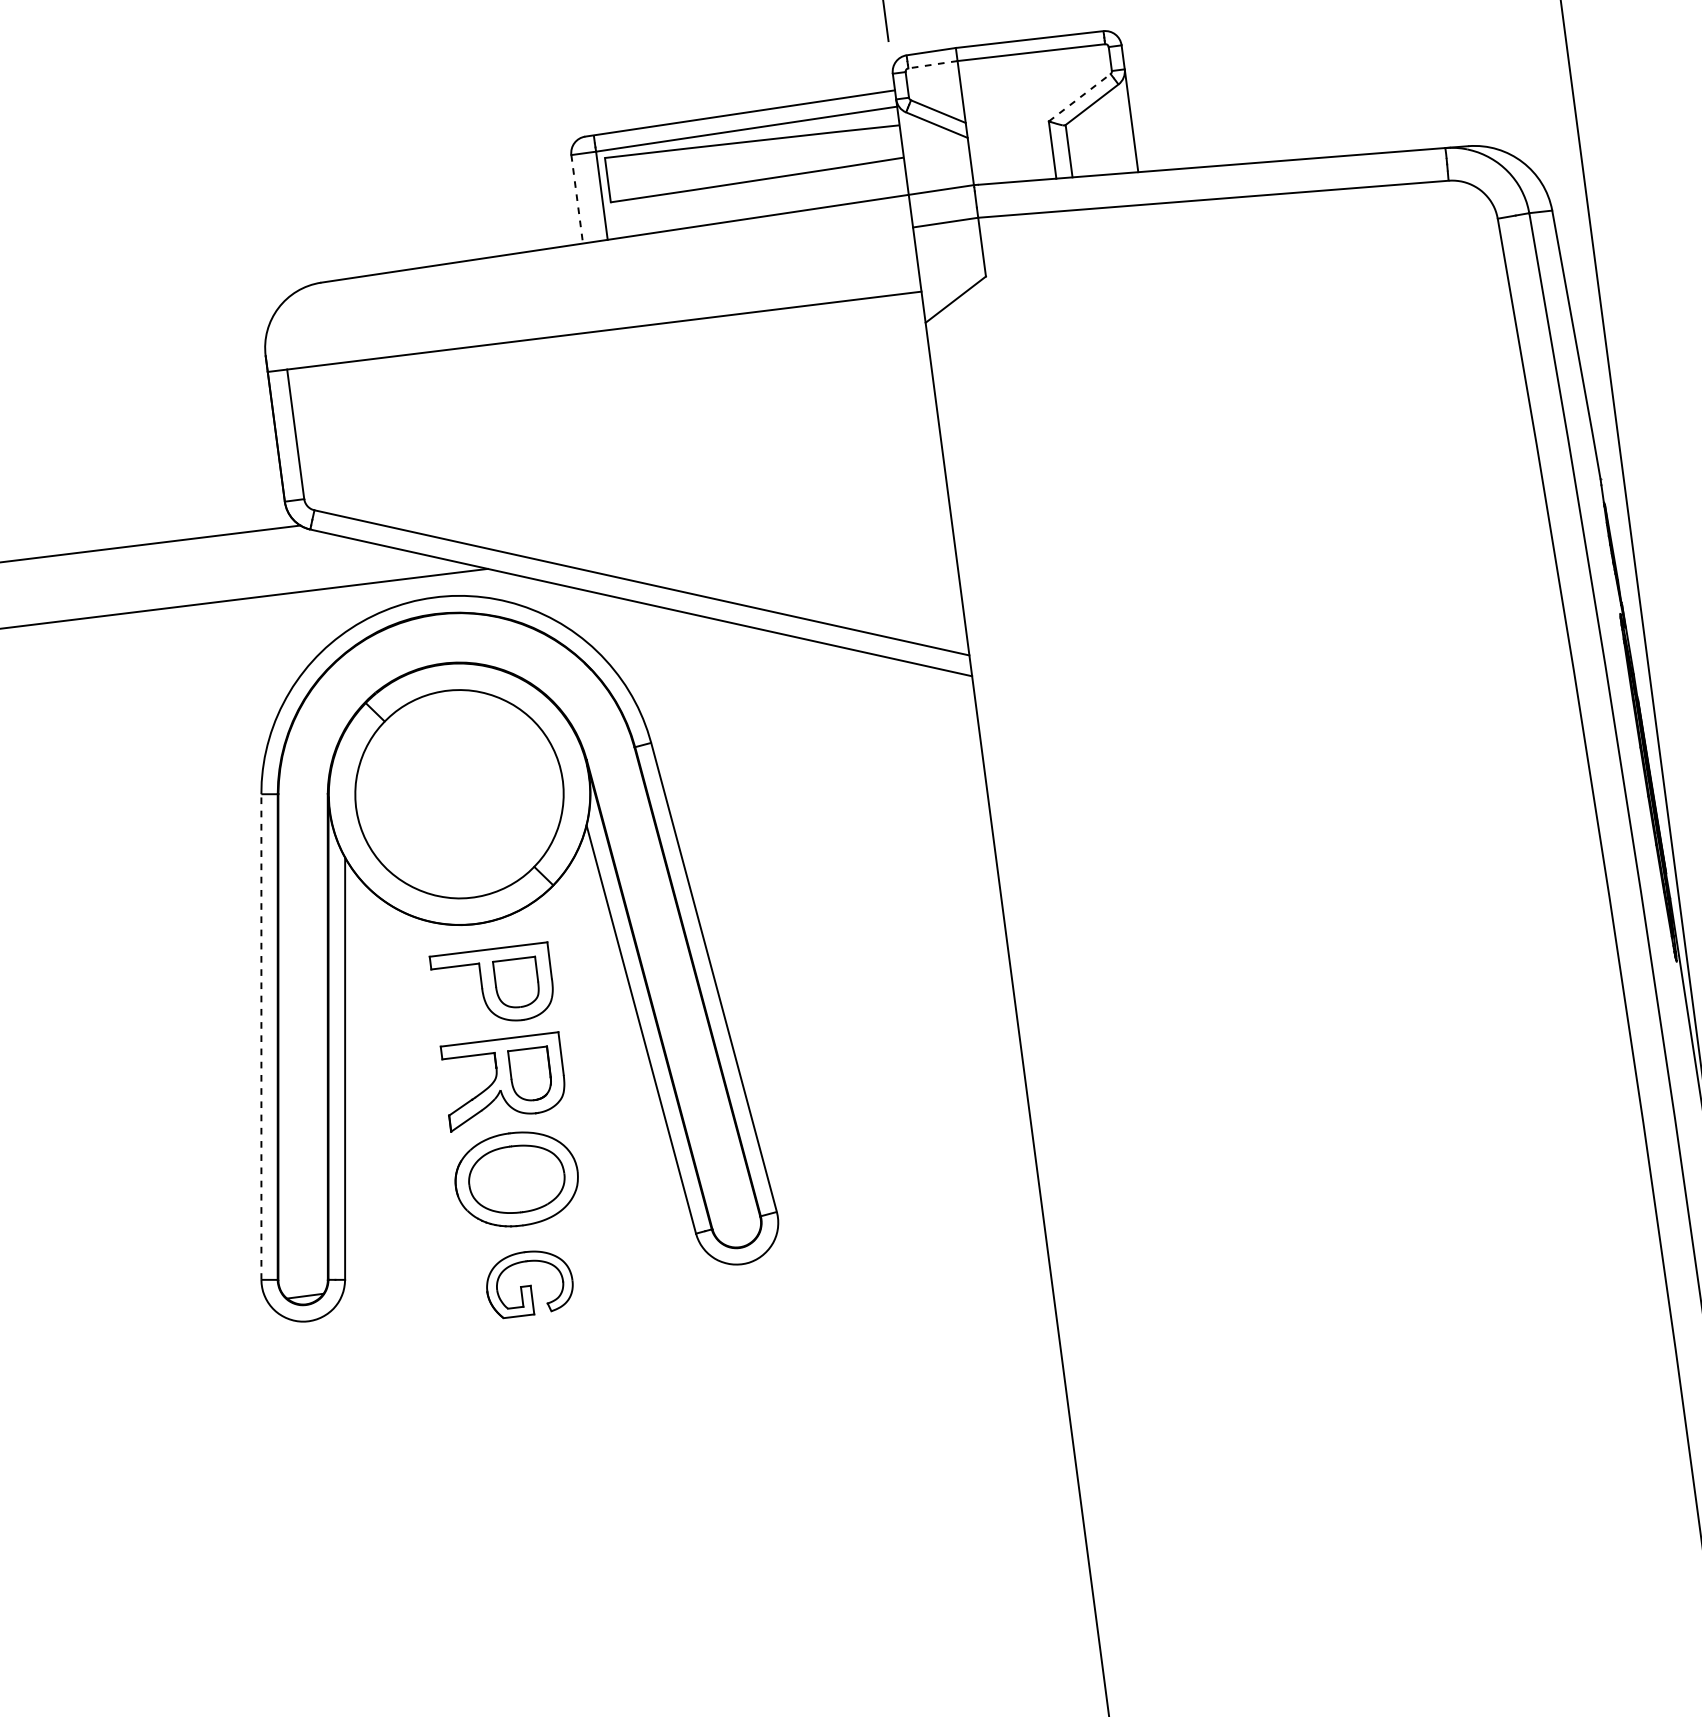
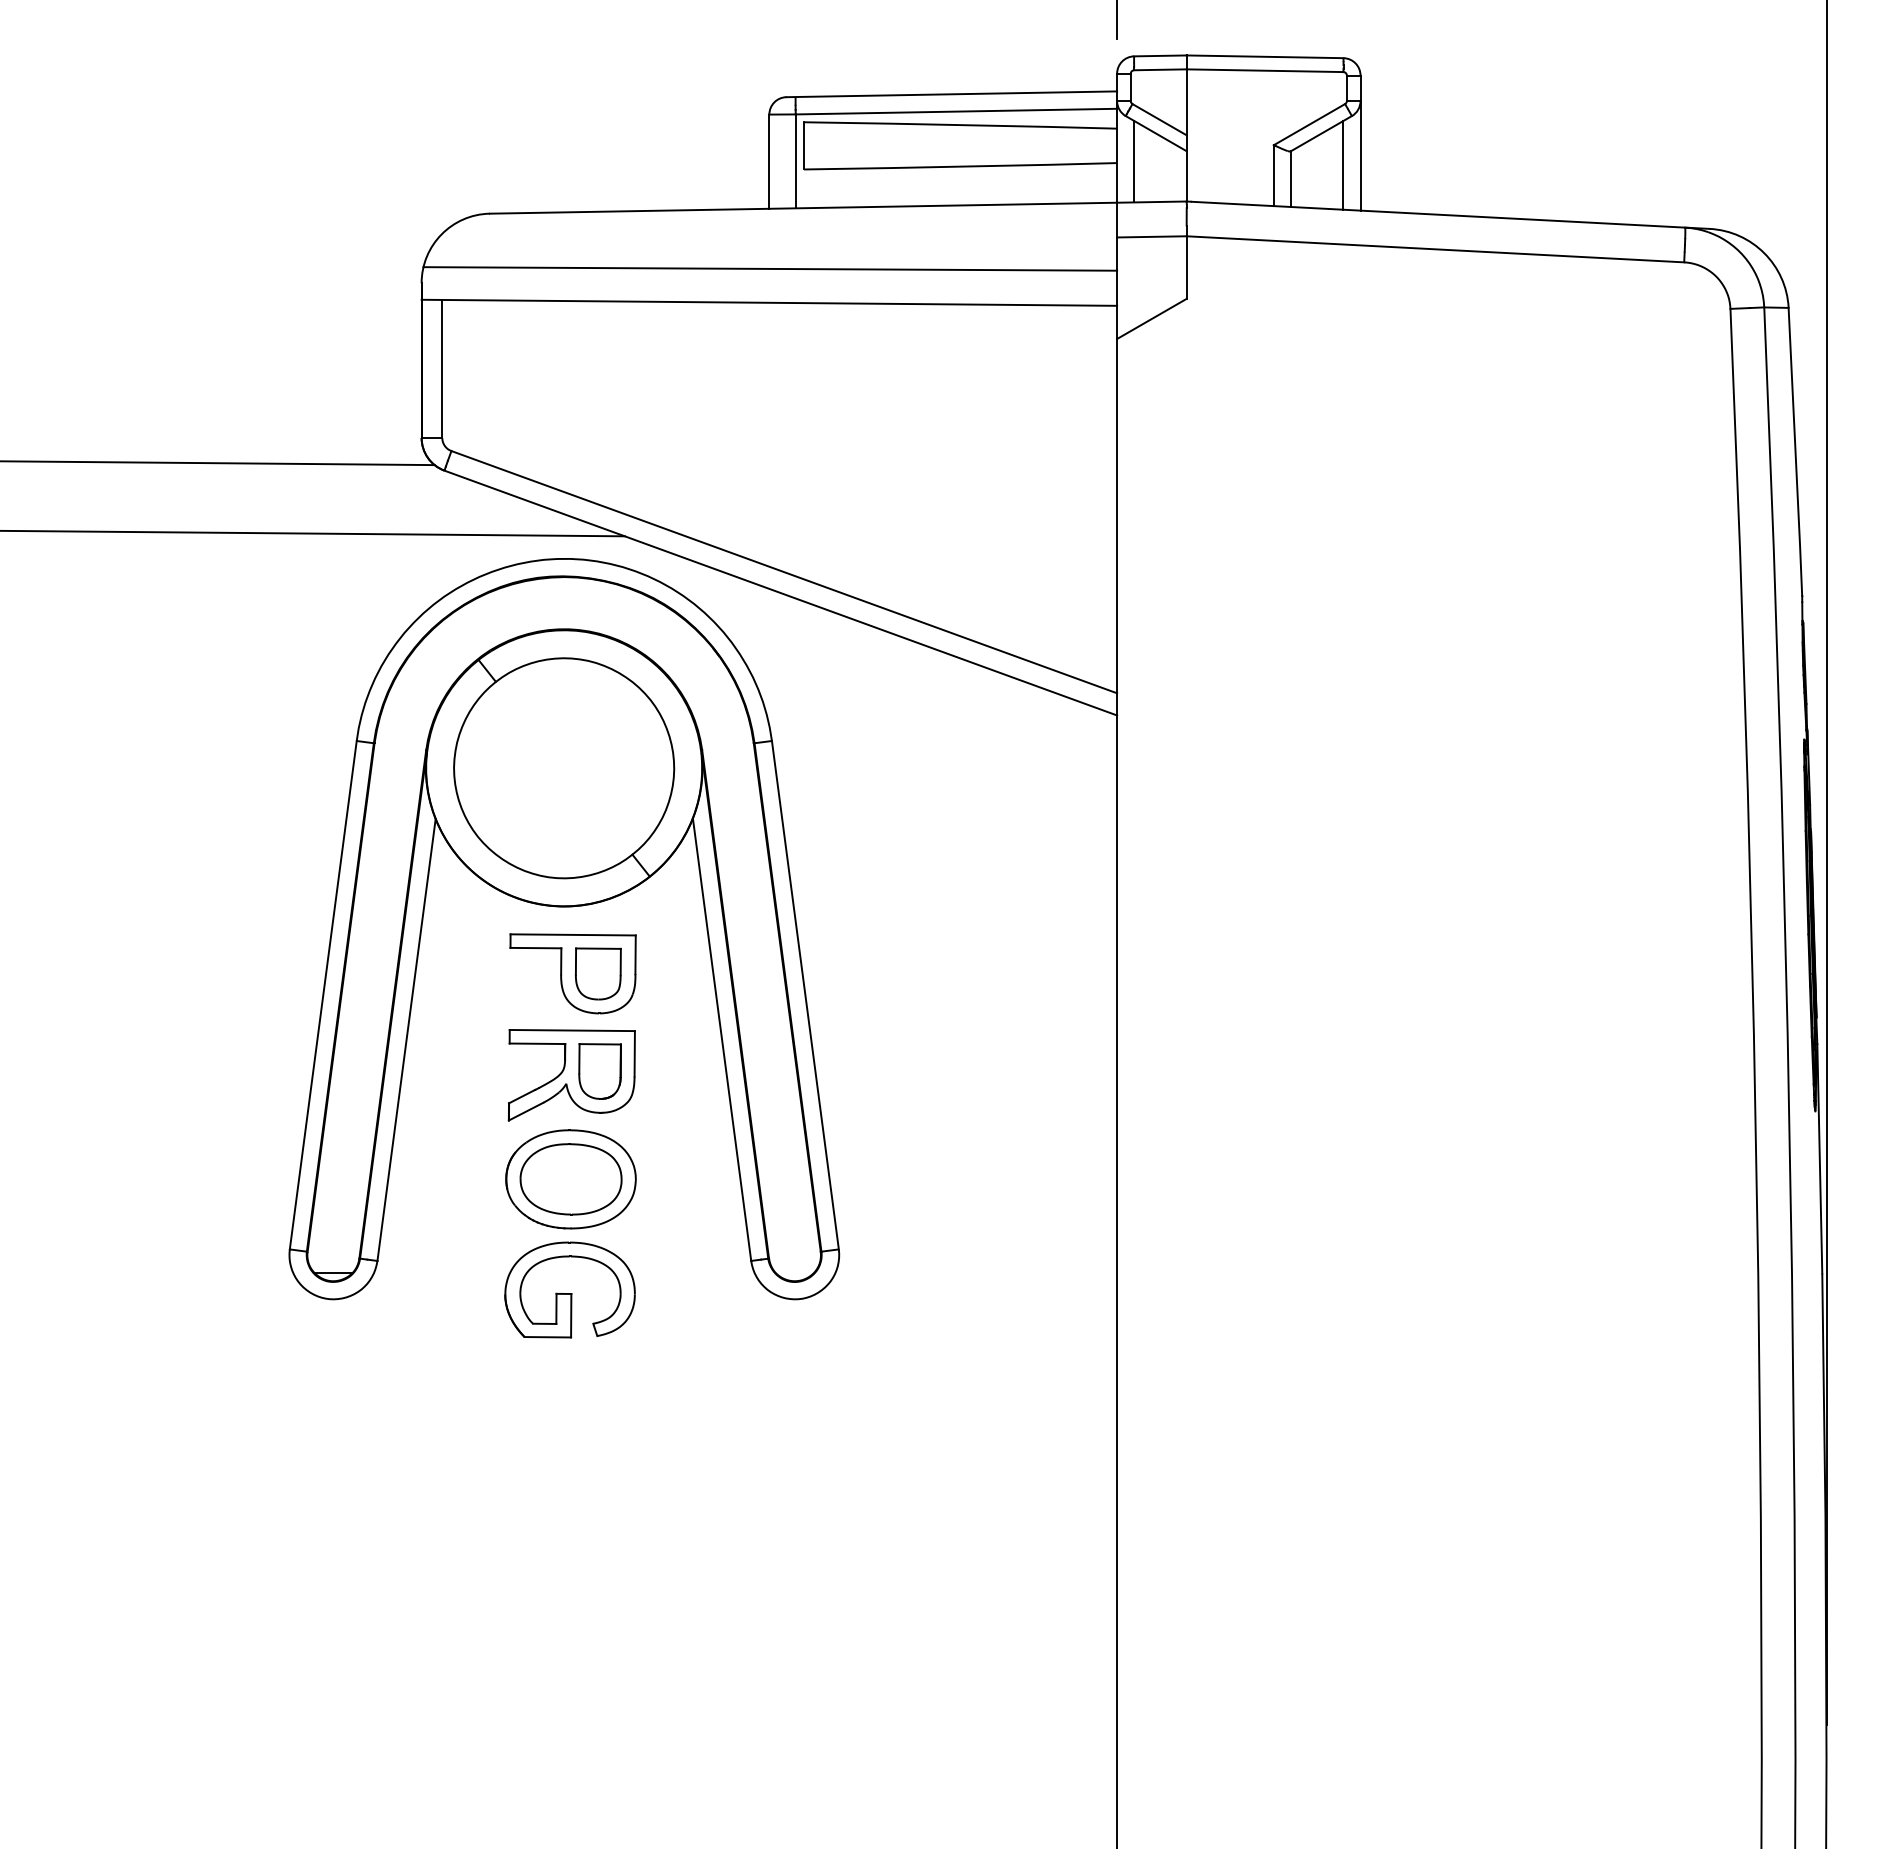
line: (932, 64) -> (1159, 69), dashed -> solid
line: (1079, 97) -> (1309, 124), dashed -> solid
line: (1116, 130) -> (1343, 164), added
line: (920, 154) -> (1134, 161), added
line: (577, 200) -> (769, 162), dashed -> solid
line: (591, 299) -> (770, 268), added
line: (261, 1036) -> (323, 994), dashed -> solid
part: (528, 1282) -> (569, 1289), size x1.43

